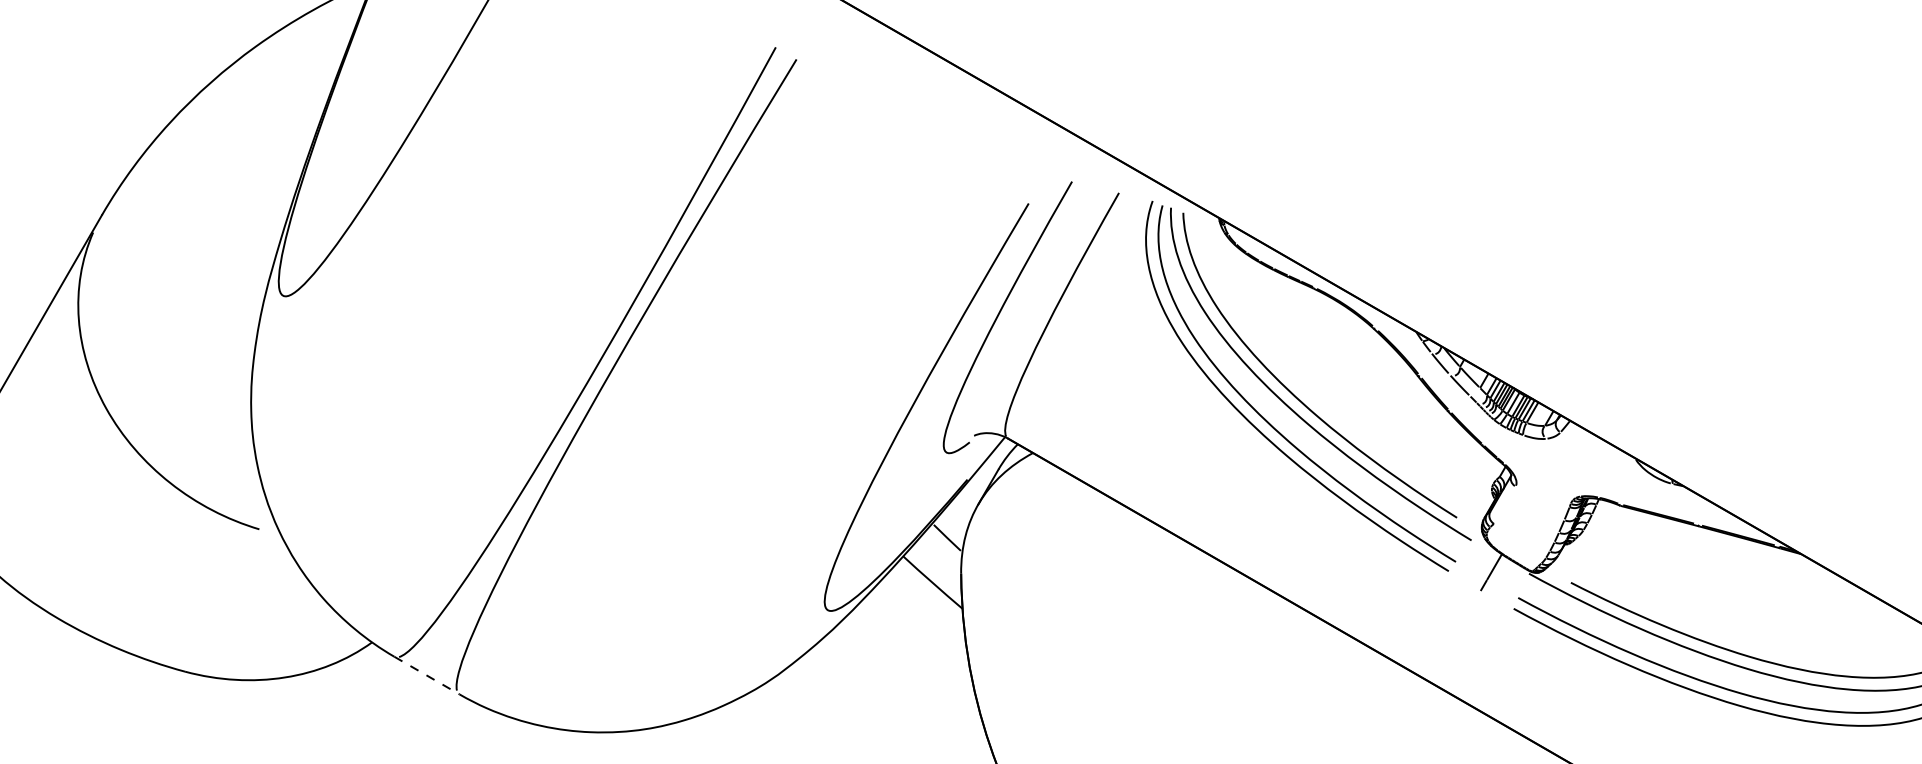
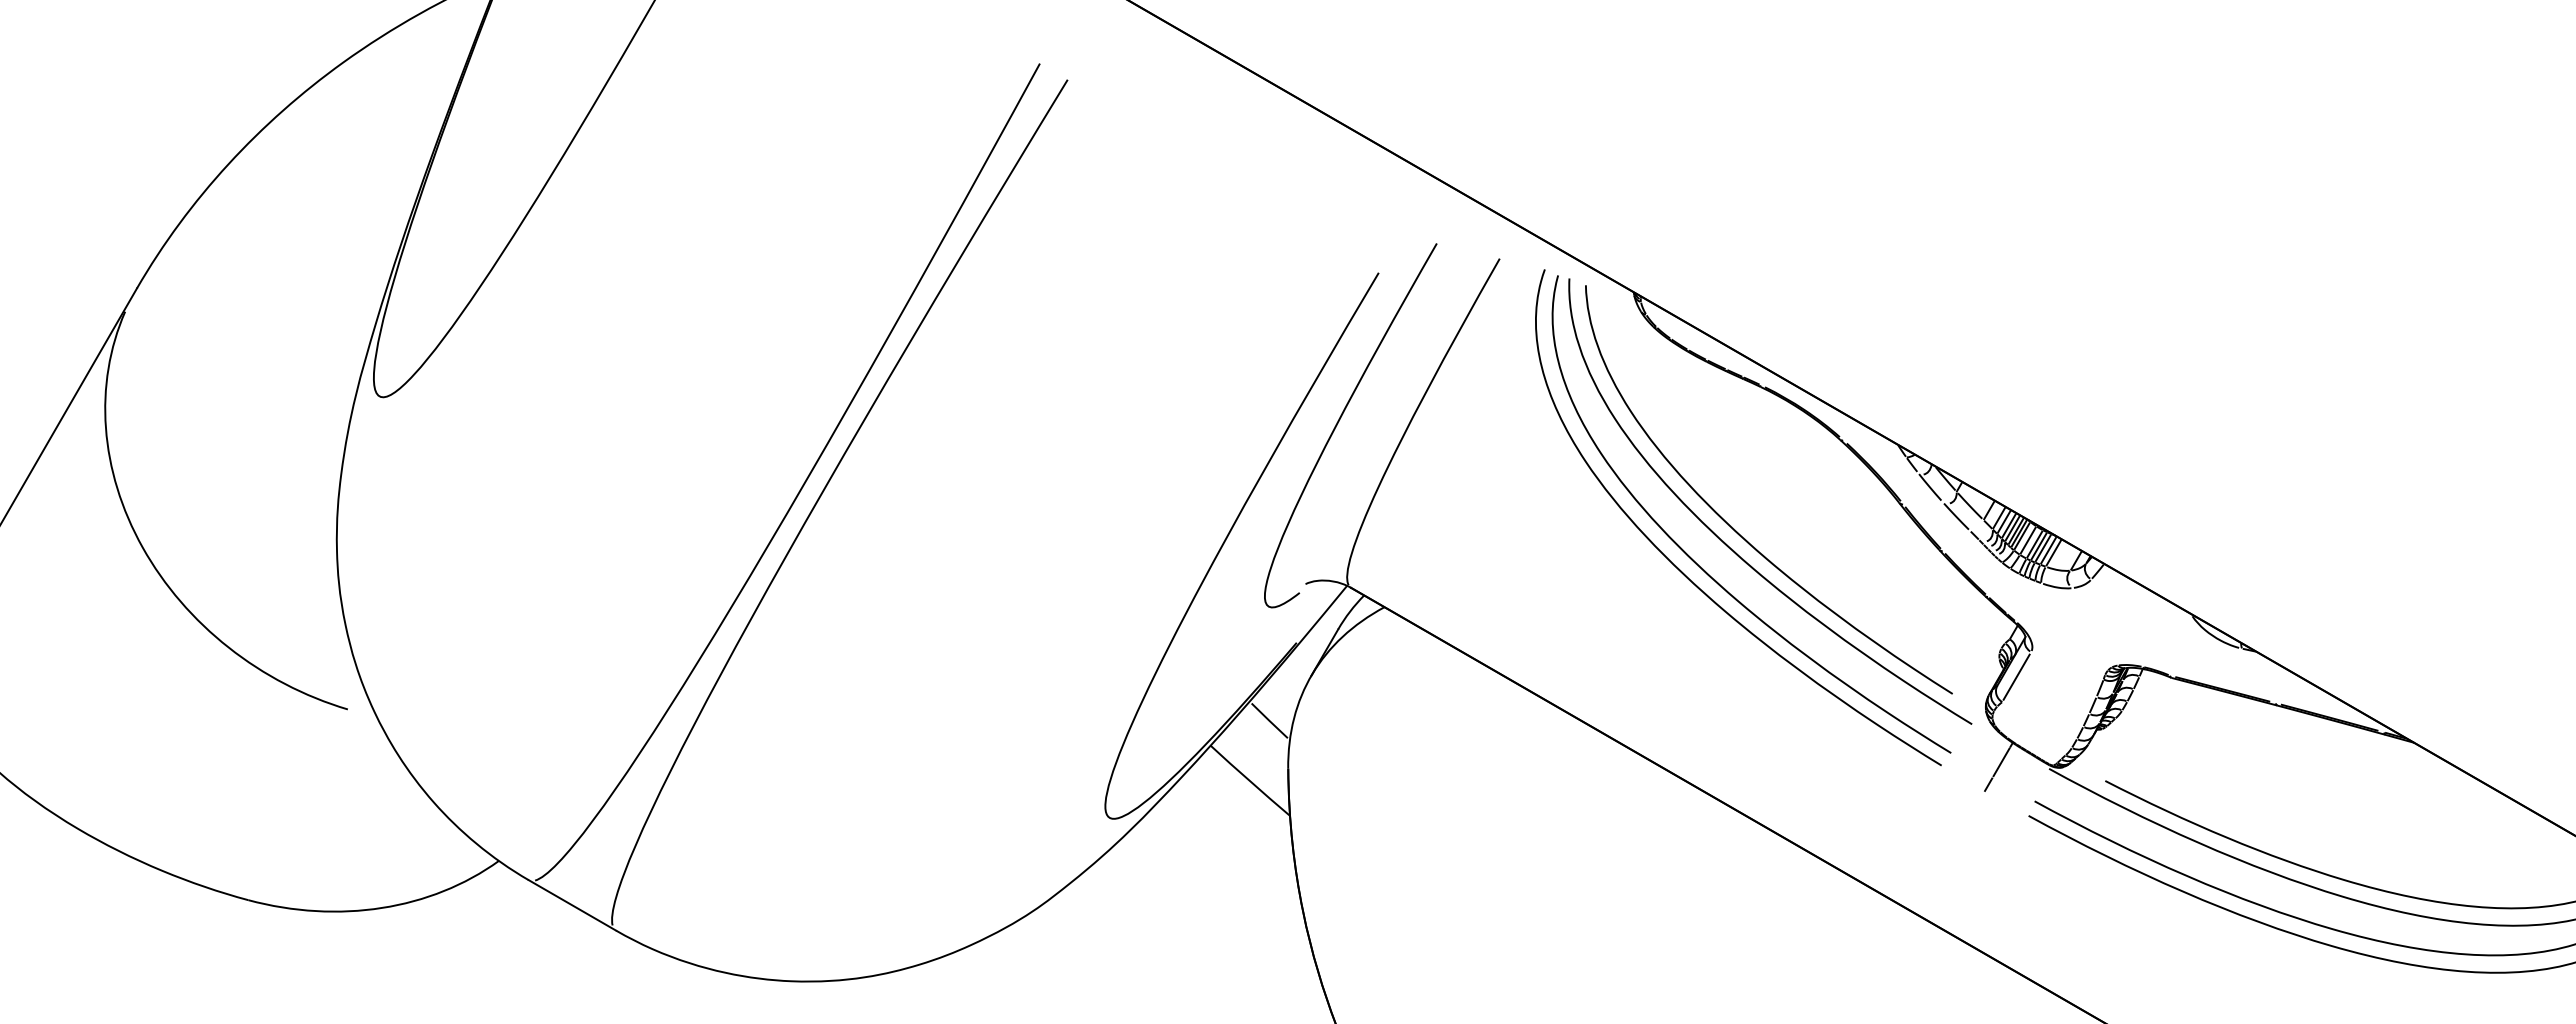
line: (1504, 504) -> (2016, 676), added
line: (427, 675) -> (572, 905), dashed -> solid

